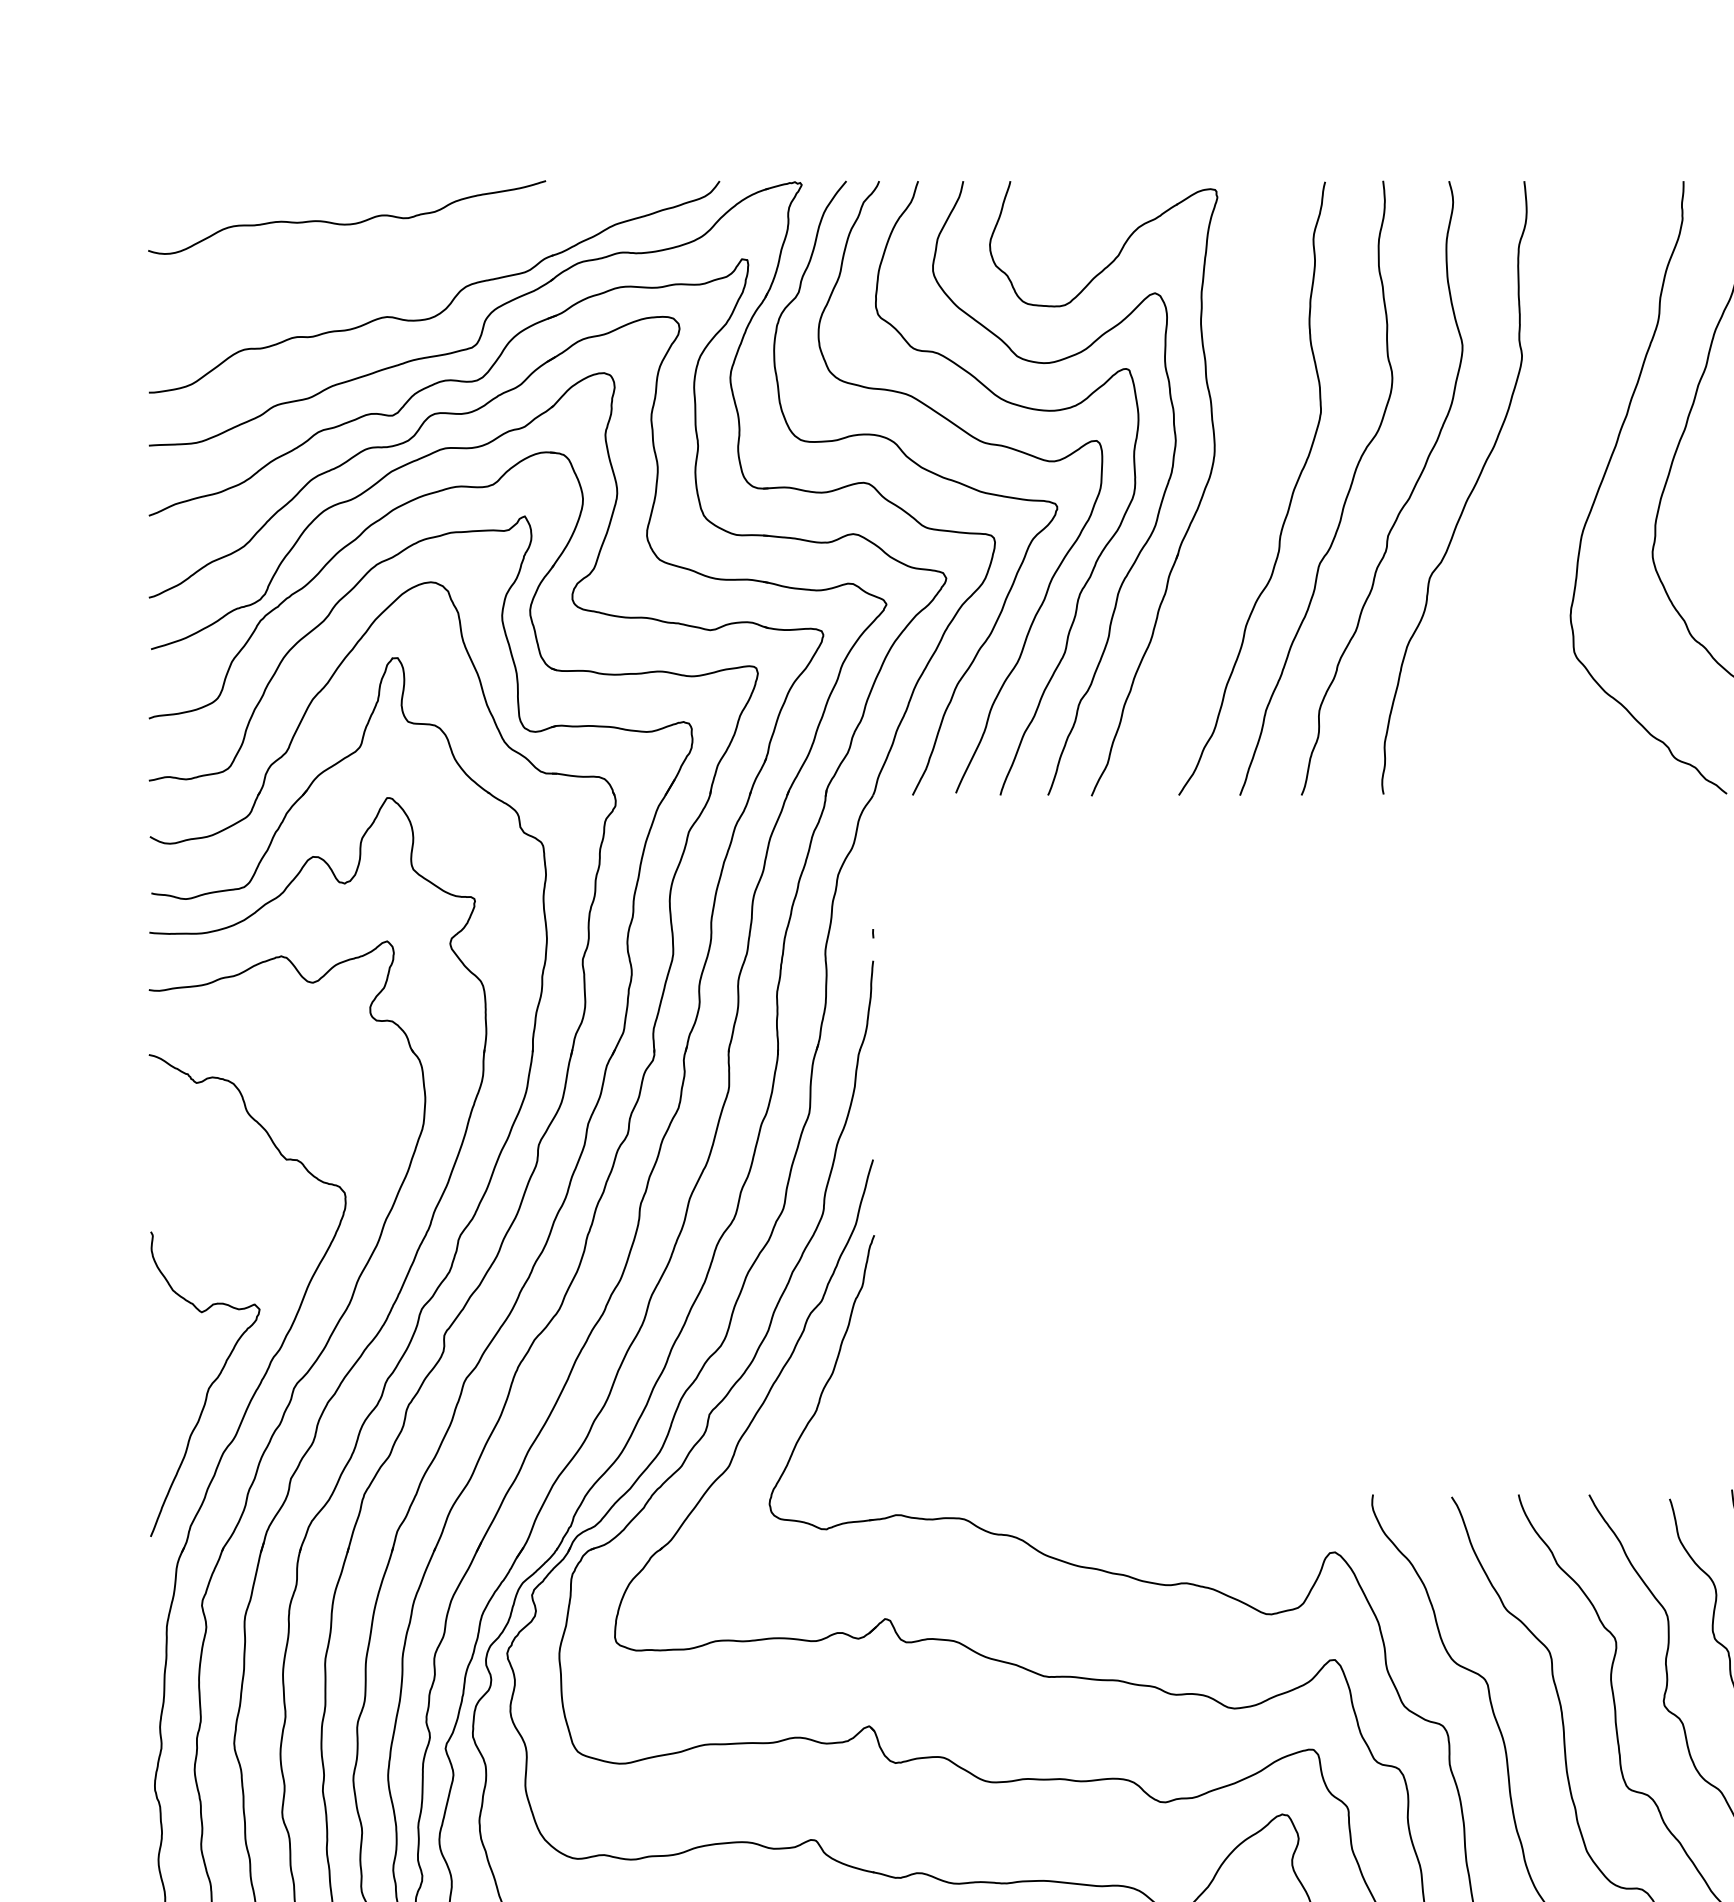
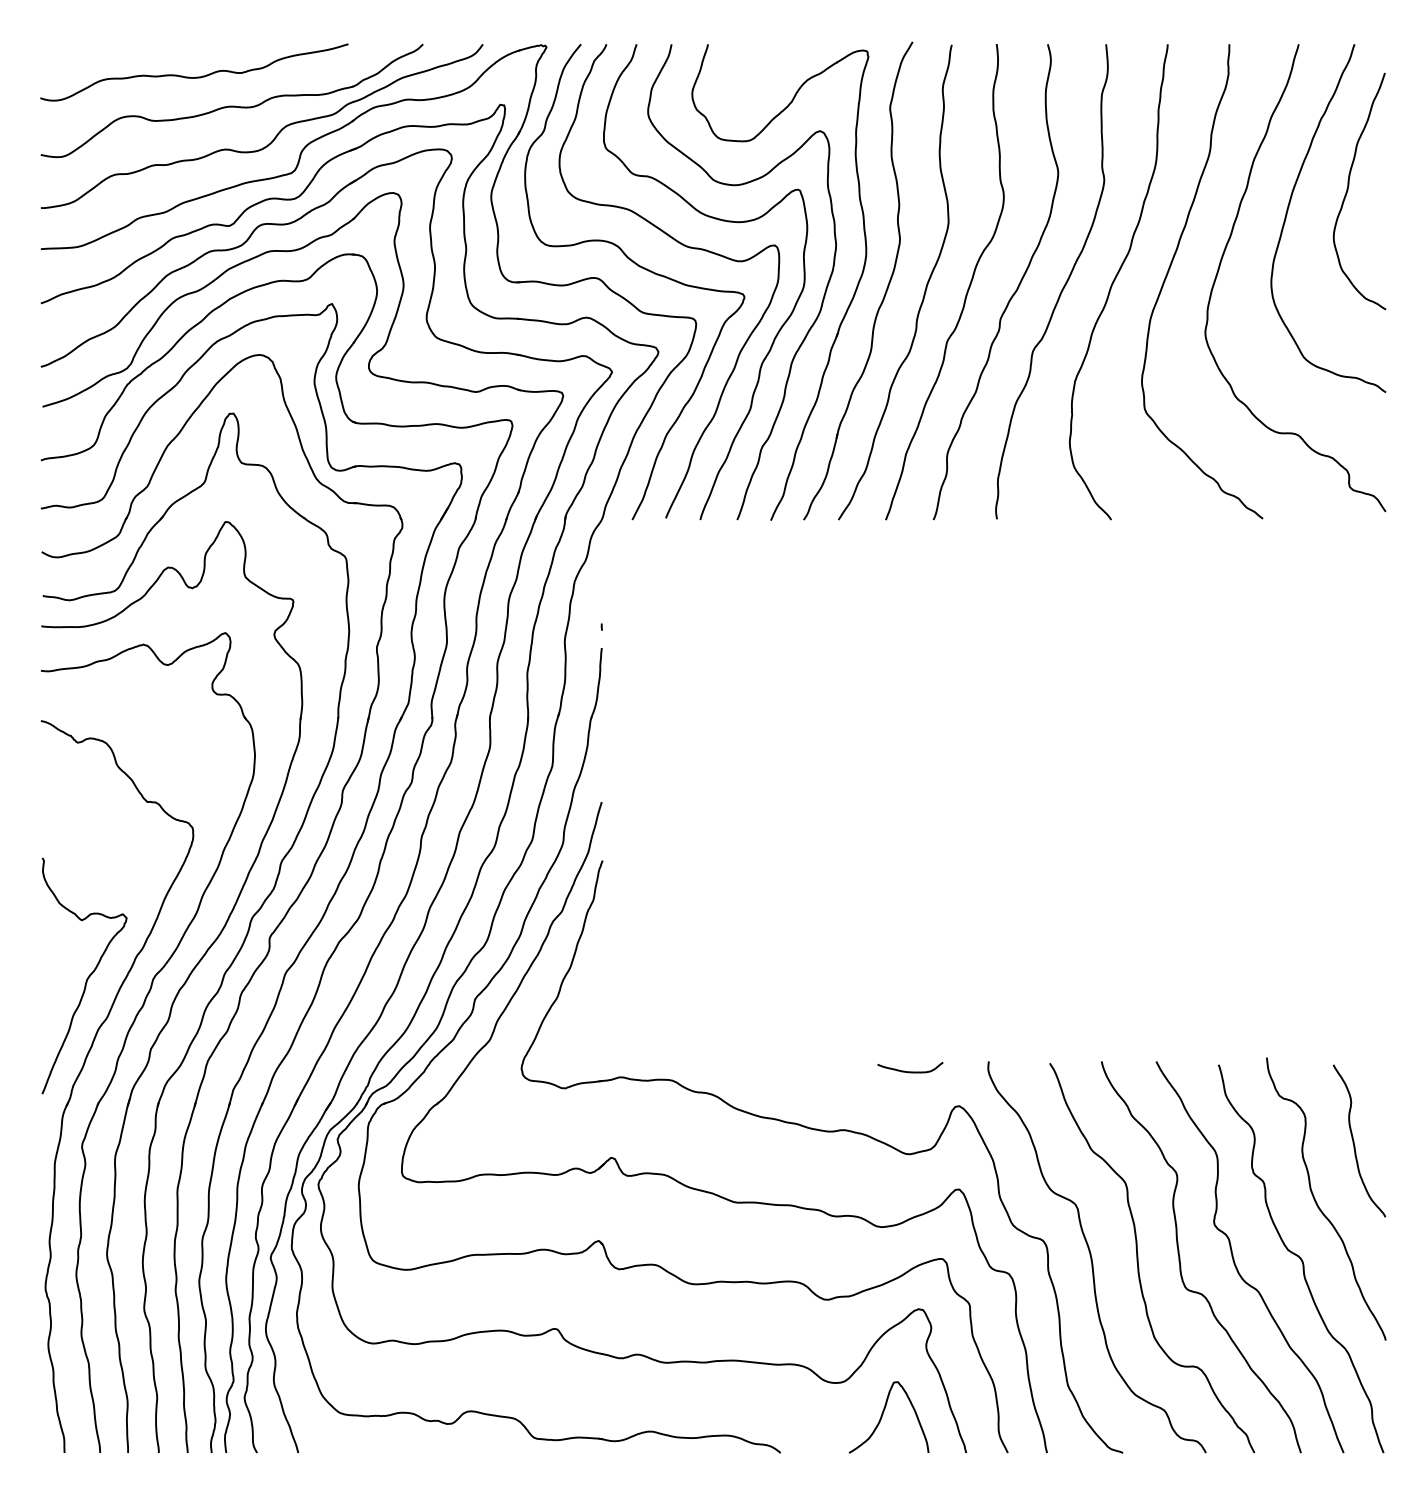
part: (395, 253) -> (231, 100), added
curve: (1536, 486) -> (1115, 280), added
part: (1239, 499) -> (885, 290), added
curve: (1271, 1507) -> (910, 1071), added

